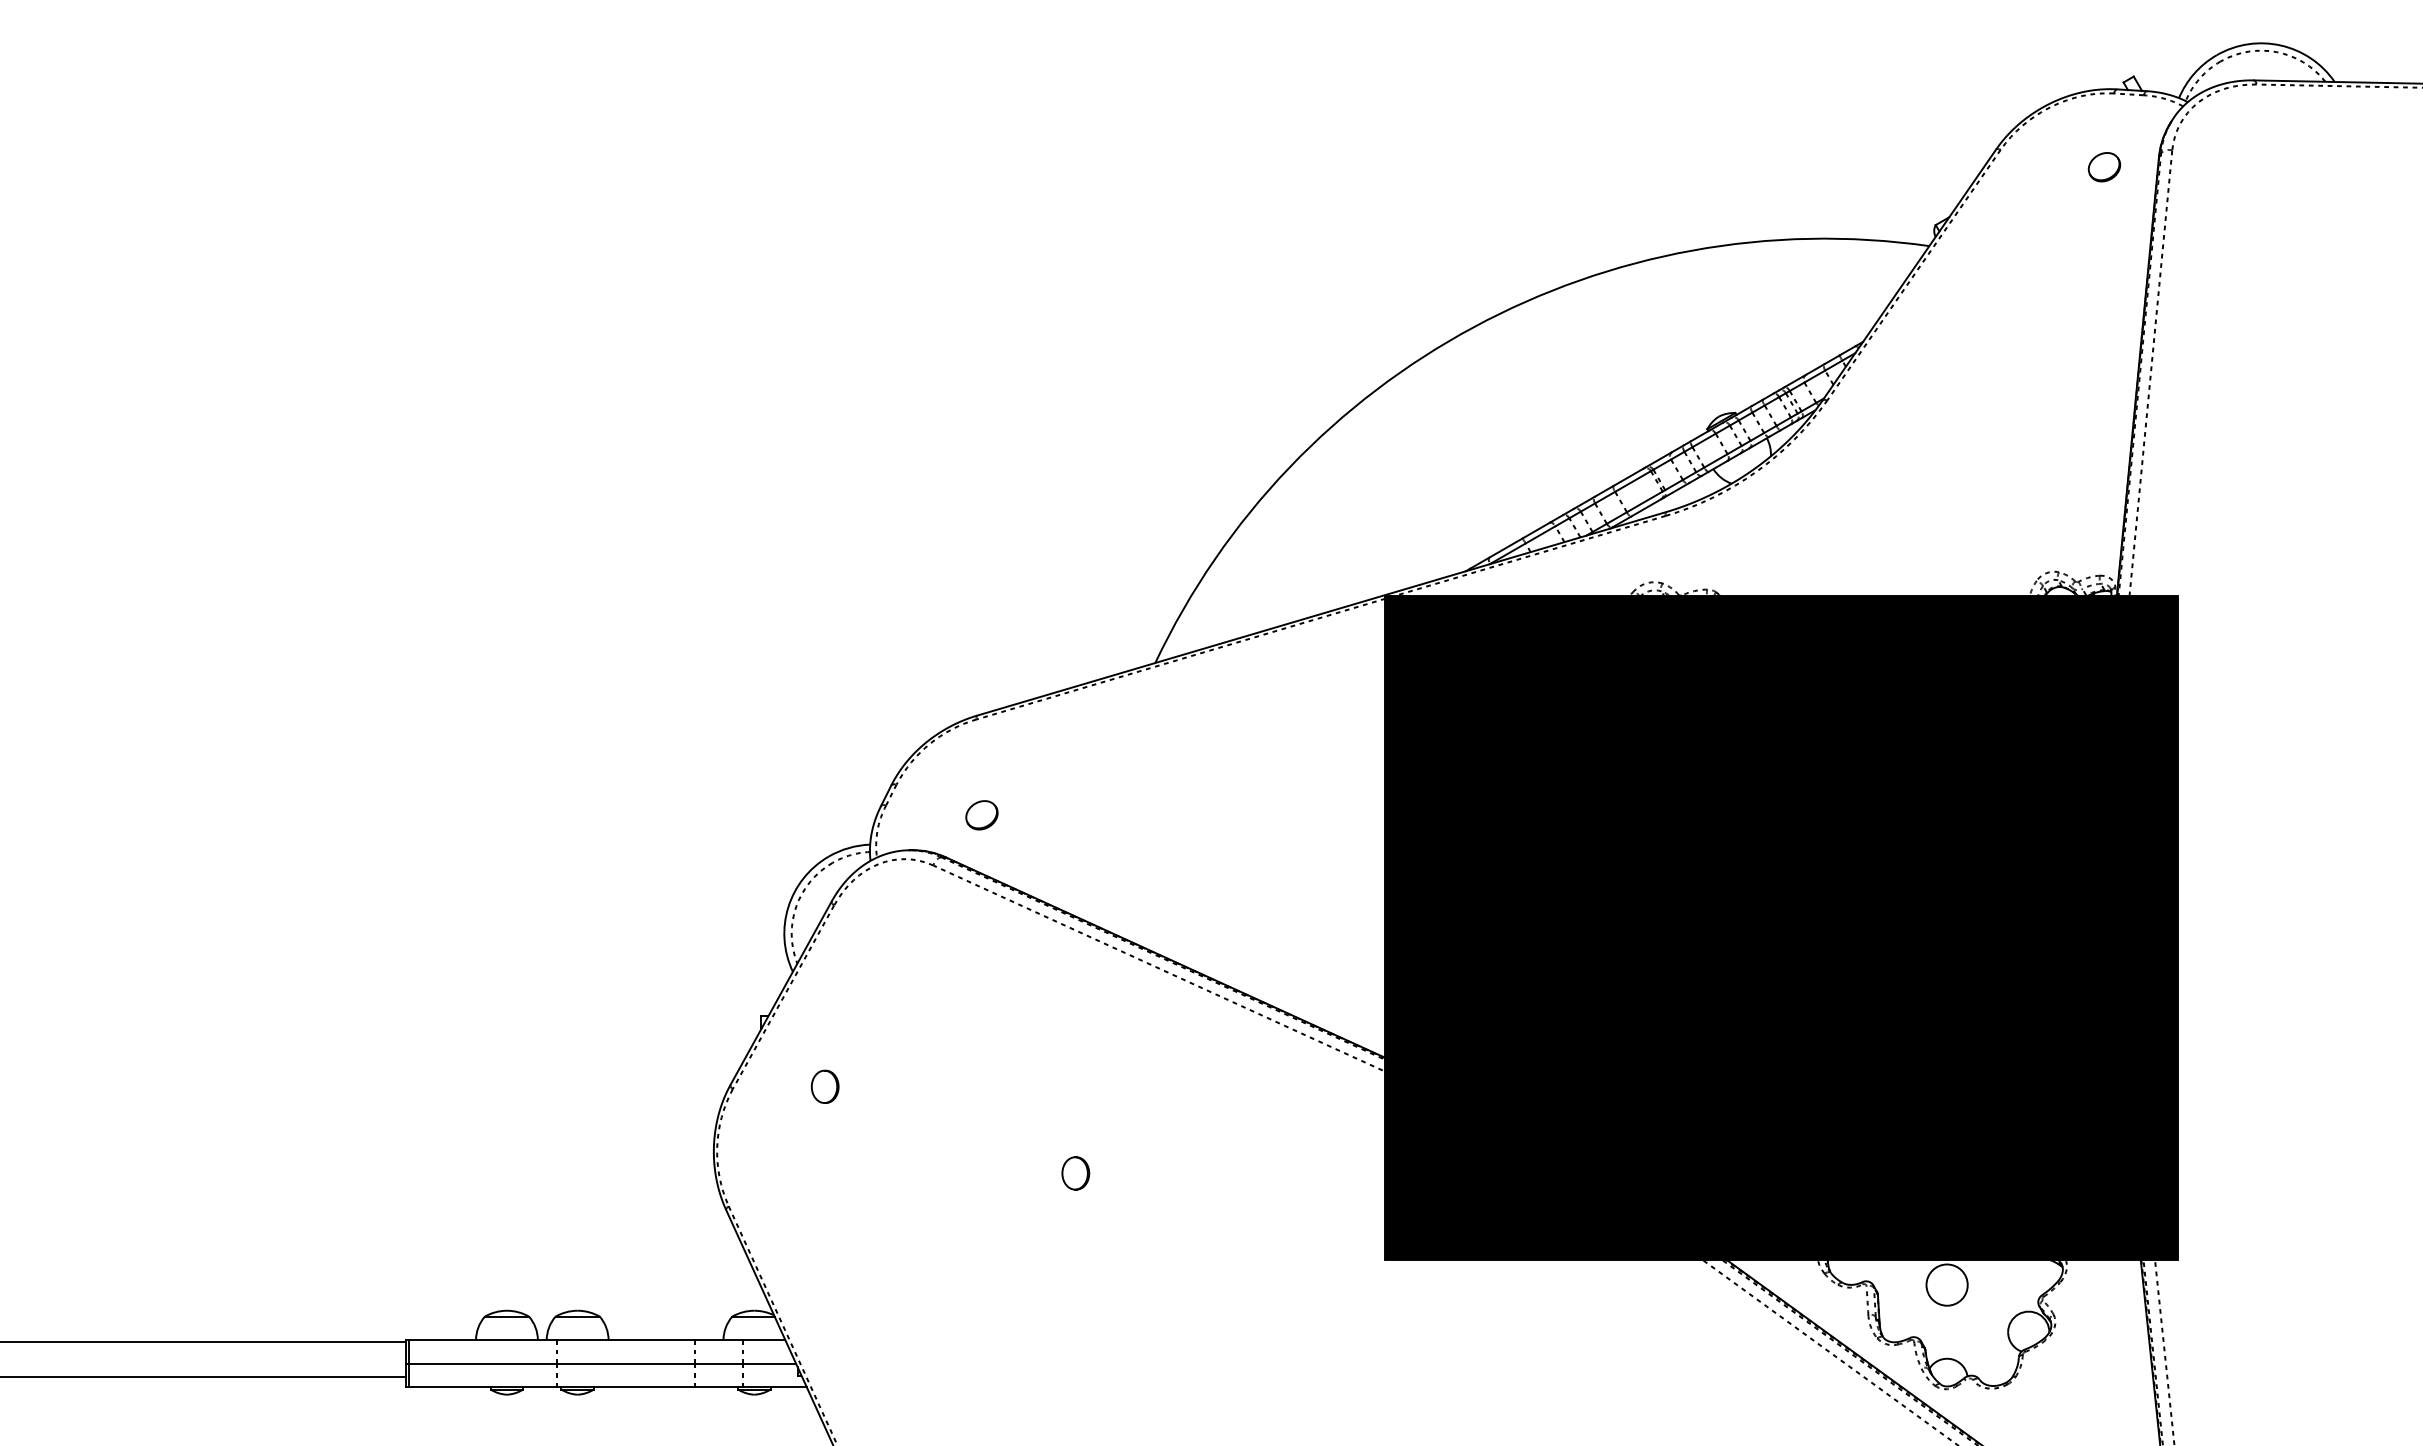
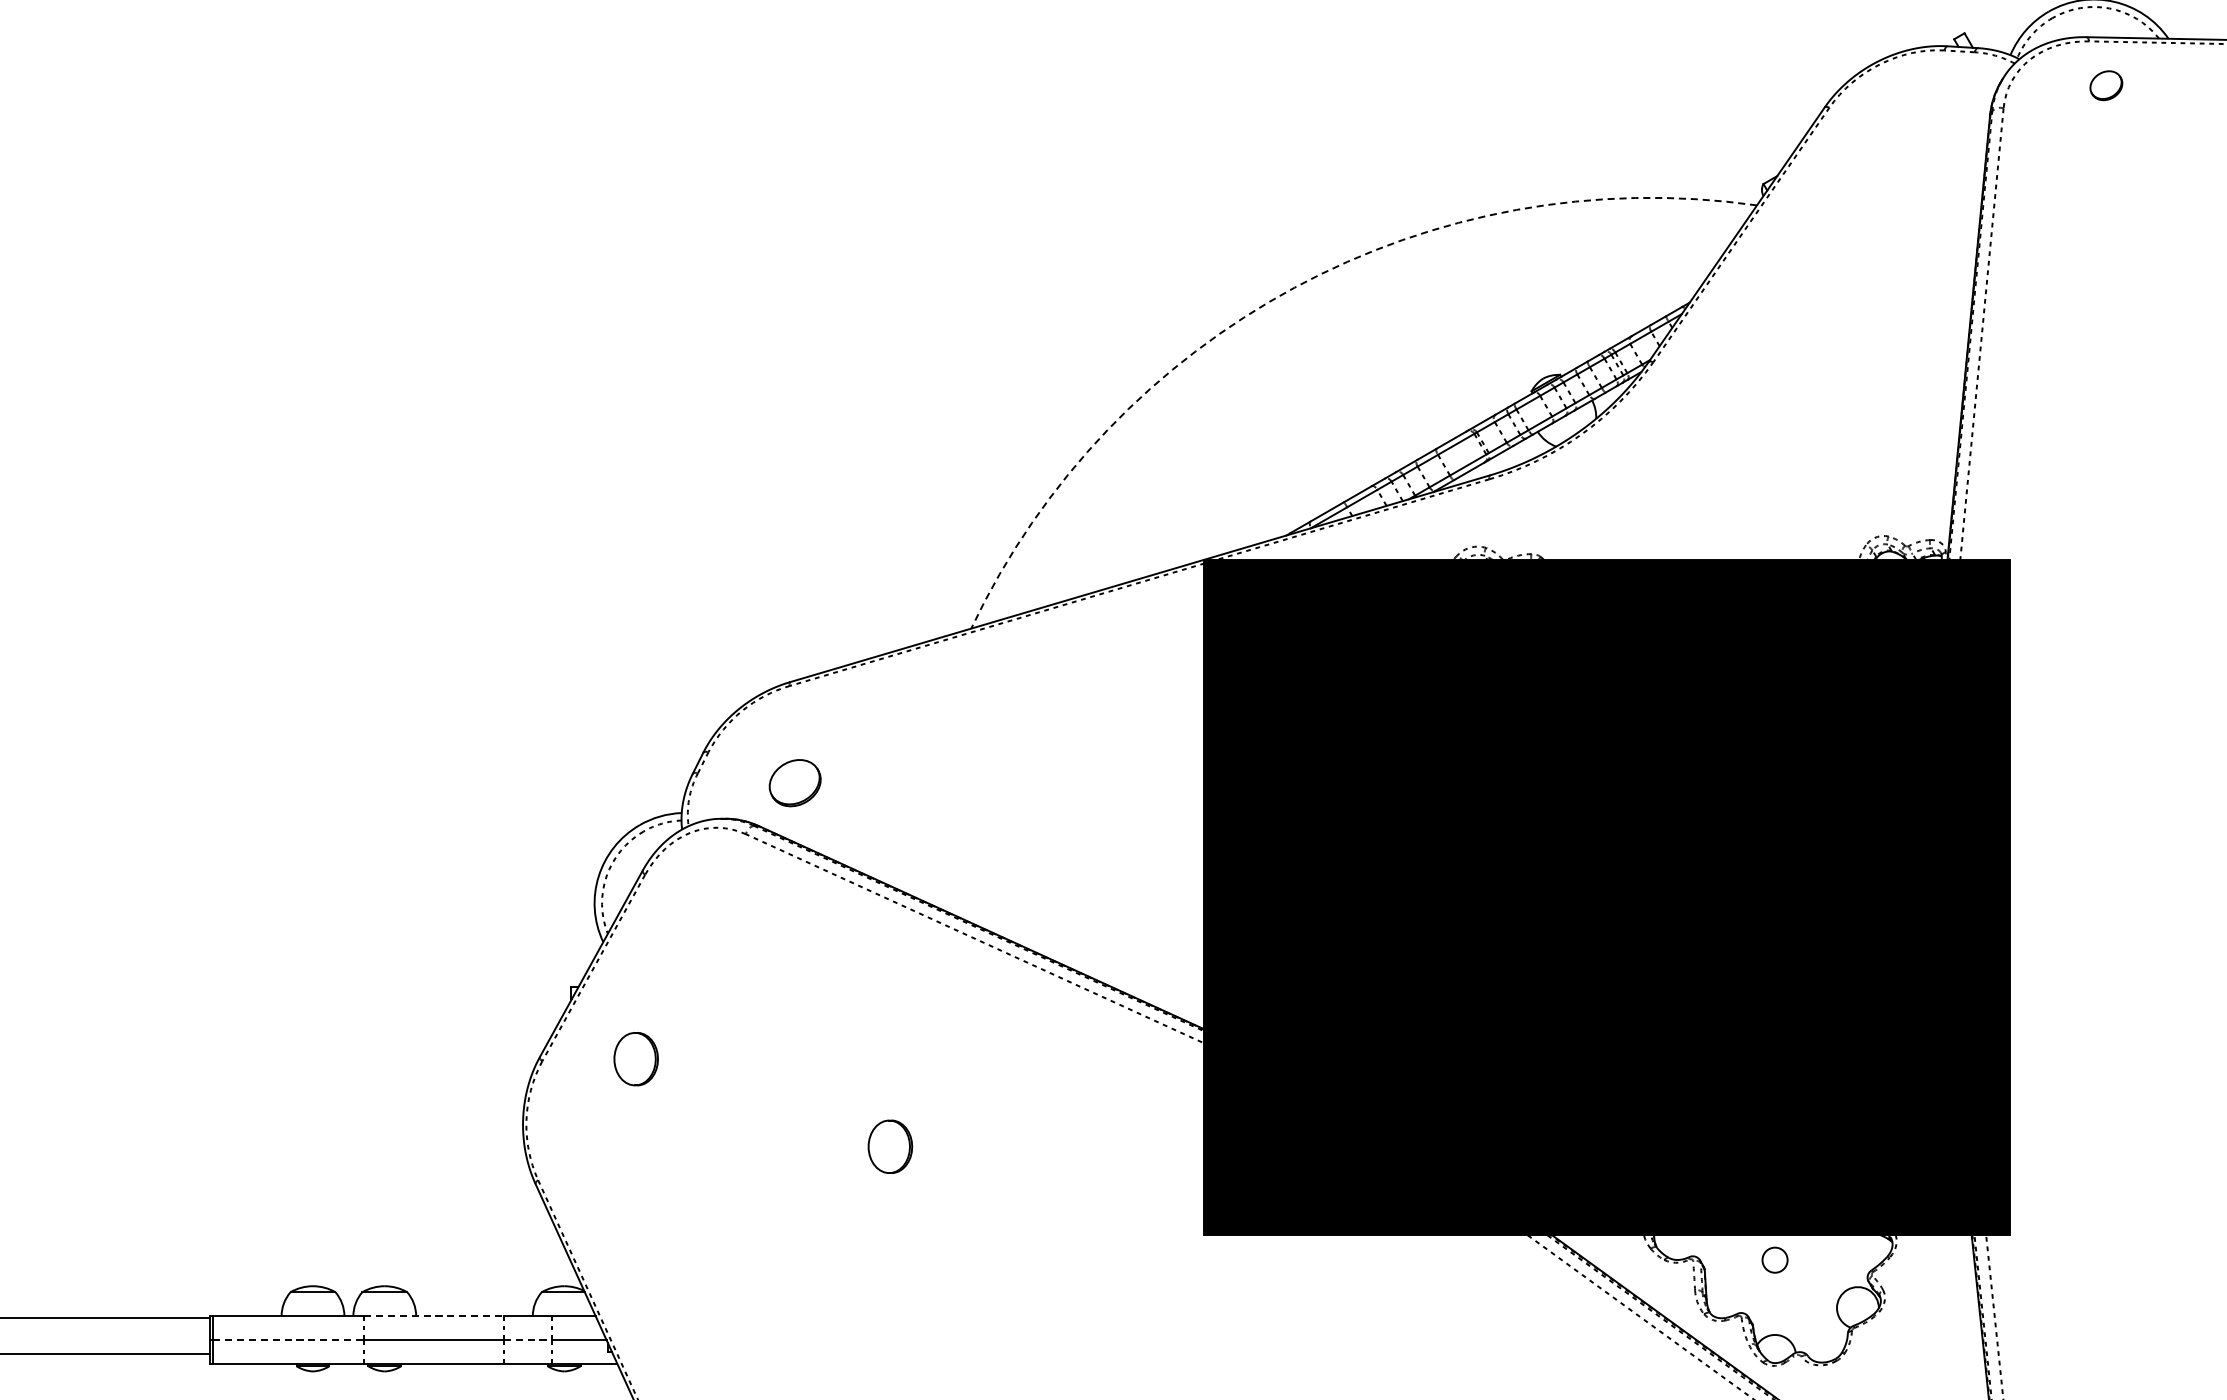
part: (2104, 167) -> (2106, 86), moved
arc: (1473, 327) -> (1294, 288), solid -> dashed
part: (981, 815) -> (794, 783), size x1.6
part: (824, 1086) -> (635, 1058), size x1.6
part: (1075, 1173) -> (890, 1146), size x1.6
circle: (1946, 1284) -> (1774, 1259), size x0.6
line: (626, 1340) -> (434, 1316), solid -> dashed
line: (483, 1363) -> (289, 1339), solid -> dashed
line: (718, 1363) -> (527, 1339), solid -> dashed

